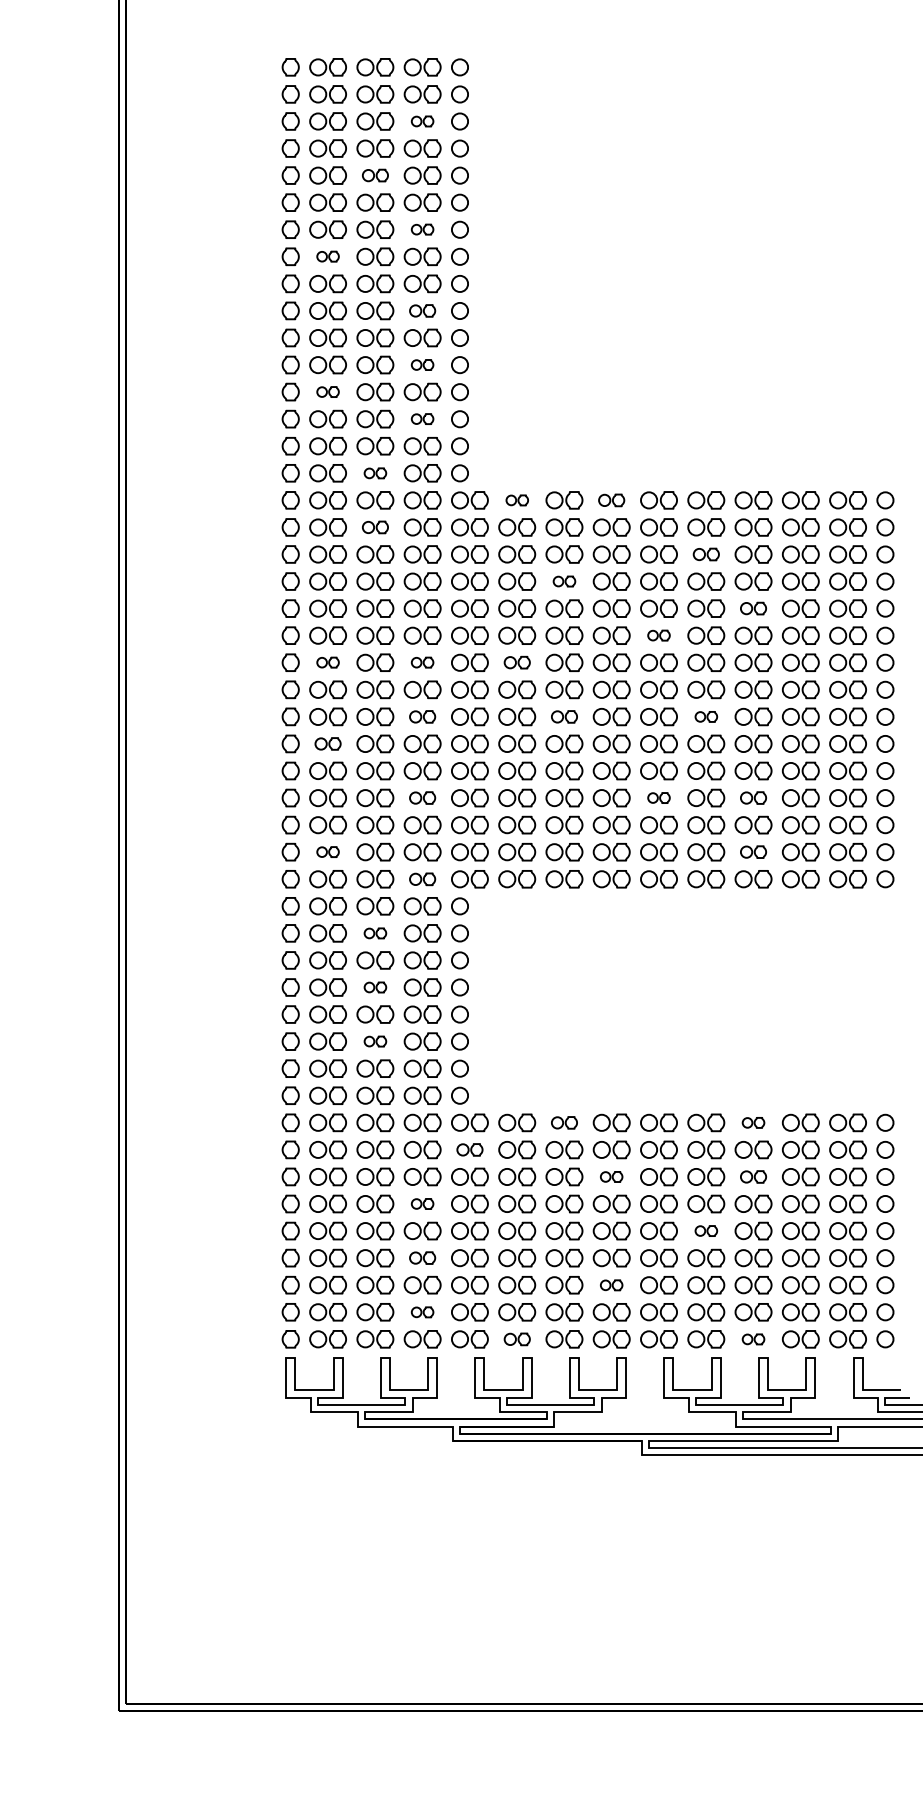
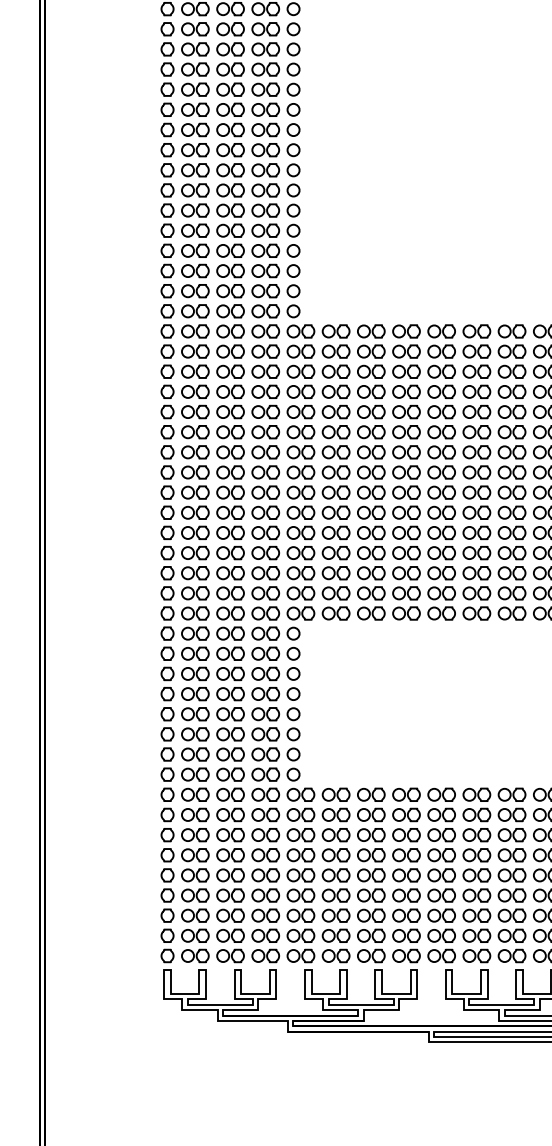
part: (422, 121) -> (265, 49), size x1.67
part: (375, 175) -> (230, 89), size x1.43
part: (422, 229) -> (265, 129), size x1.67
part: (327, 256) -> (194, 149), size x1.67
part: (422, 310) -> (265, 190), size x1.43
part: (422, 364) -> (265, 230), size x1.67
part: (327, 391) -> (194, 250), size x1.67
part: (422, 418) -> (265, 270), size x1.67
part: (375, 473) -> (230, 311), size x1.67
part: (517, 500) -> (336, 331), size x1.67
part: (611, 500) -> (406, 331), size x1.43
part: (375, 527) -> (230, 351), size x1.43
part: (706, 554) -> (477, 371), size x1.43
part: (564, 581) -> (371, 391), size x1.67
part: (753, 608) -> (512, 411), size x1.43
part: (658, 635) -> (441, 432), size x1.67
part: (327, 662) -> (194, 452), size x1.67
part: (422, 662) -> (265, 452), size x1.67
part: (517, 662) -> (336, 452), size x1.43
part: (422, 716) -> (265, 492), size x1.43
part: (564, 716) -> (371, 492), size x1.43
part: (706, 716) -> (477, 492), size x1.67
part: (327, 743) -> (194, 512), size x1.43
part: (422, 797) -> (265, 552), size x1.43
part: (658, 797) -> (441, 552), size x1.67
part: (753, 797) -> (512, 552), size x1.43
part: (327, 851) -> (194, 592), size x1.67
part: (753, 851) -> (512, 592), size x1.43
part: (422, 879) -> (265, 613), size x1.43
part: (375, 933) -> (230, 653), size x1.67
part: (375, 987) -> (230, 694), size x1.67
part: (375, 1041) -> (230, 734), size x1.67
part: (564, 1122) -> (371, 794), size x1.43
part: (753, 1122) -> (512, 794), size x1.67
part: (469, 1149) -> (300, 814), size x1.43
part: (611, 1176) -> (406, 834), size x1.67
part: (753, 1176) -> (512, 834), size x1.43
part: (422, 1203) -> (265, 854), size x1.67
part: (706, 1230) -> (477, 874), size x1.67
part: (422, 1257) -> (265, 895), size x1.43
part: (611, 1285) -> (406, 915), size x1.67
part: (422, 1312) -> (265, 936), size x1.67
part: (517, 1339) -> (336, 956), size x1.43
part: (753, 1339) -> (512, 956), size x1.67

